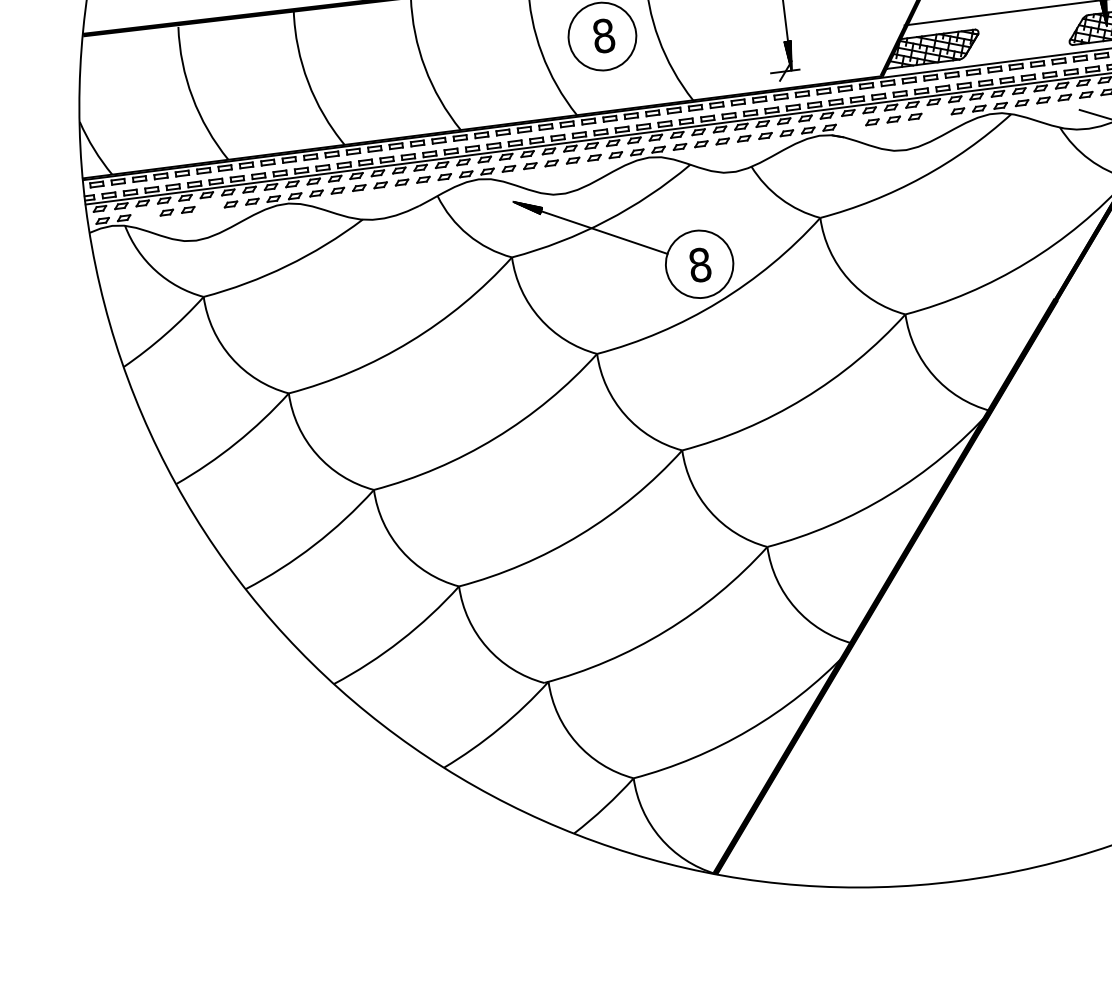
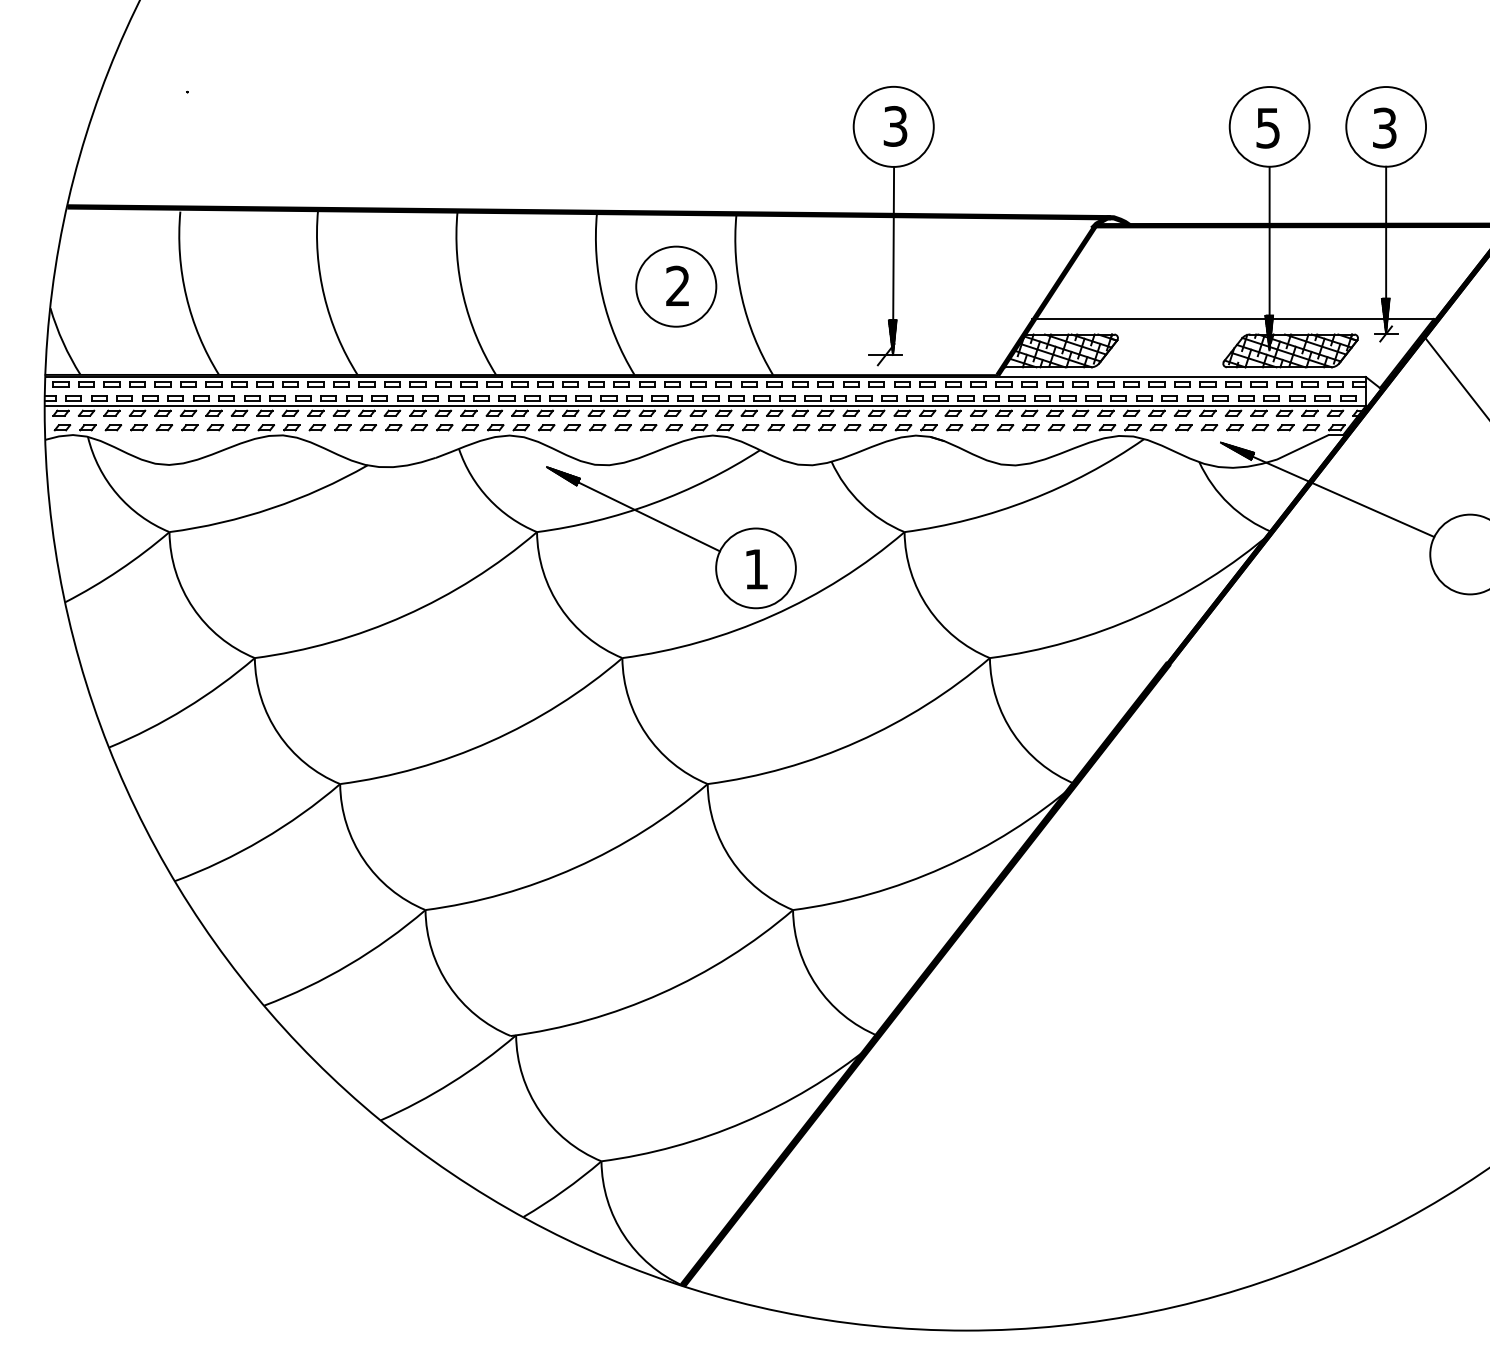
text: (604, 35) -> (678, 285), 8 -> 2
part: (936, 113) -> (1056, 427), added
hatch: (1090, 114) -> (1237, 451), added
part: (850, 124) -> (954, 427), added
part: (209, 207) -> (189, 427), added
part: (145, 215) -> (113, 427), added
text: (700, 264) -> (756, 568), 8 -> 1

